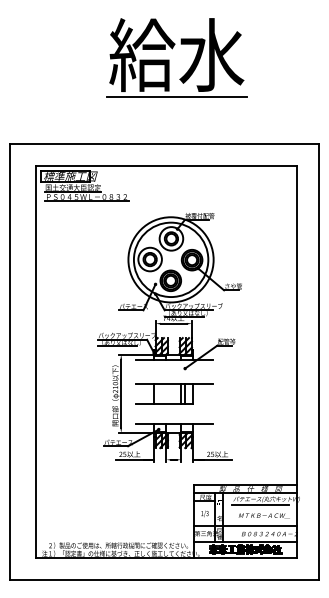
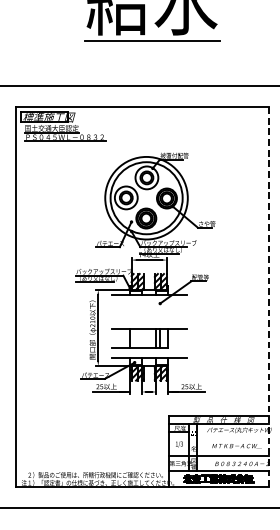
line: (297, 362) -> (269, 297), solid -> dashed
part: (174, 393) -> (149, 338), moved
line: (260, 504) -> (233, 435), removed

